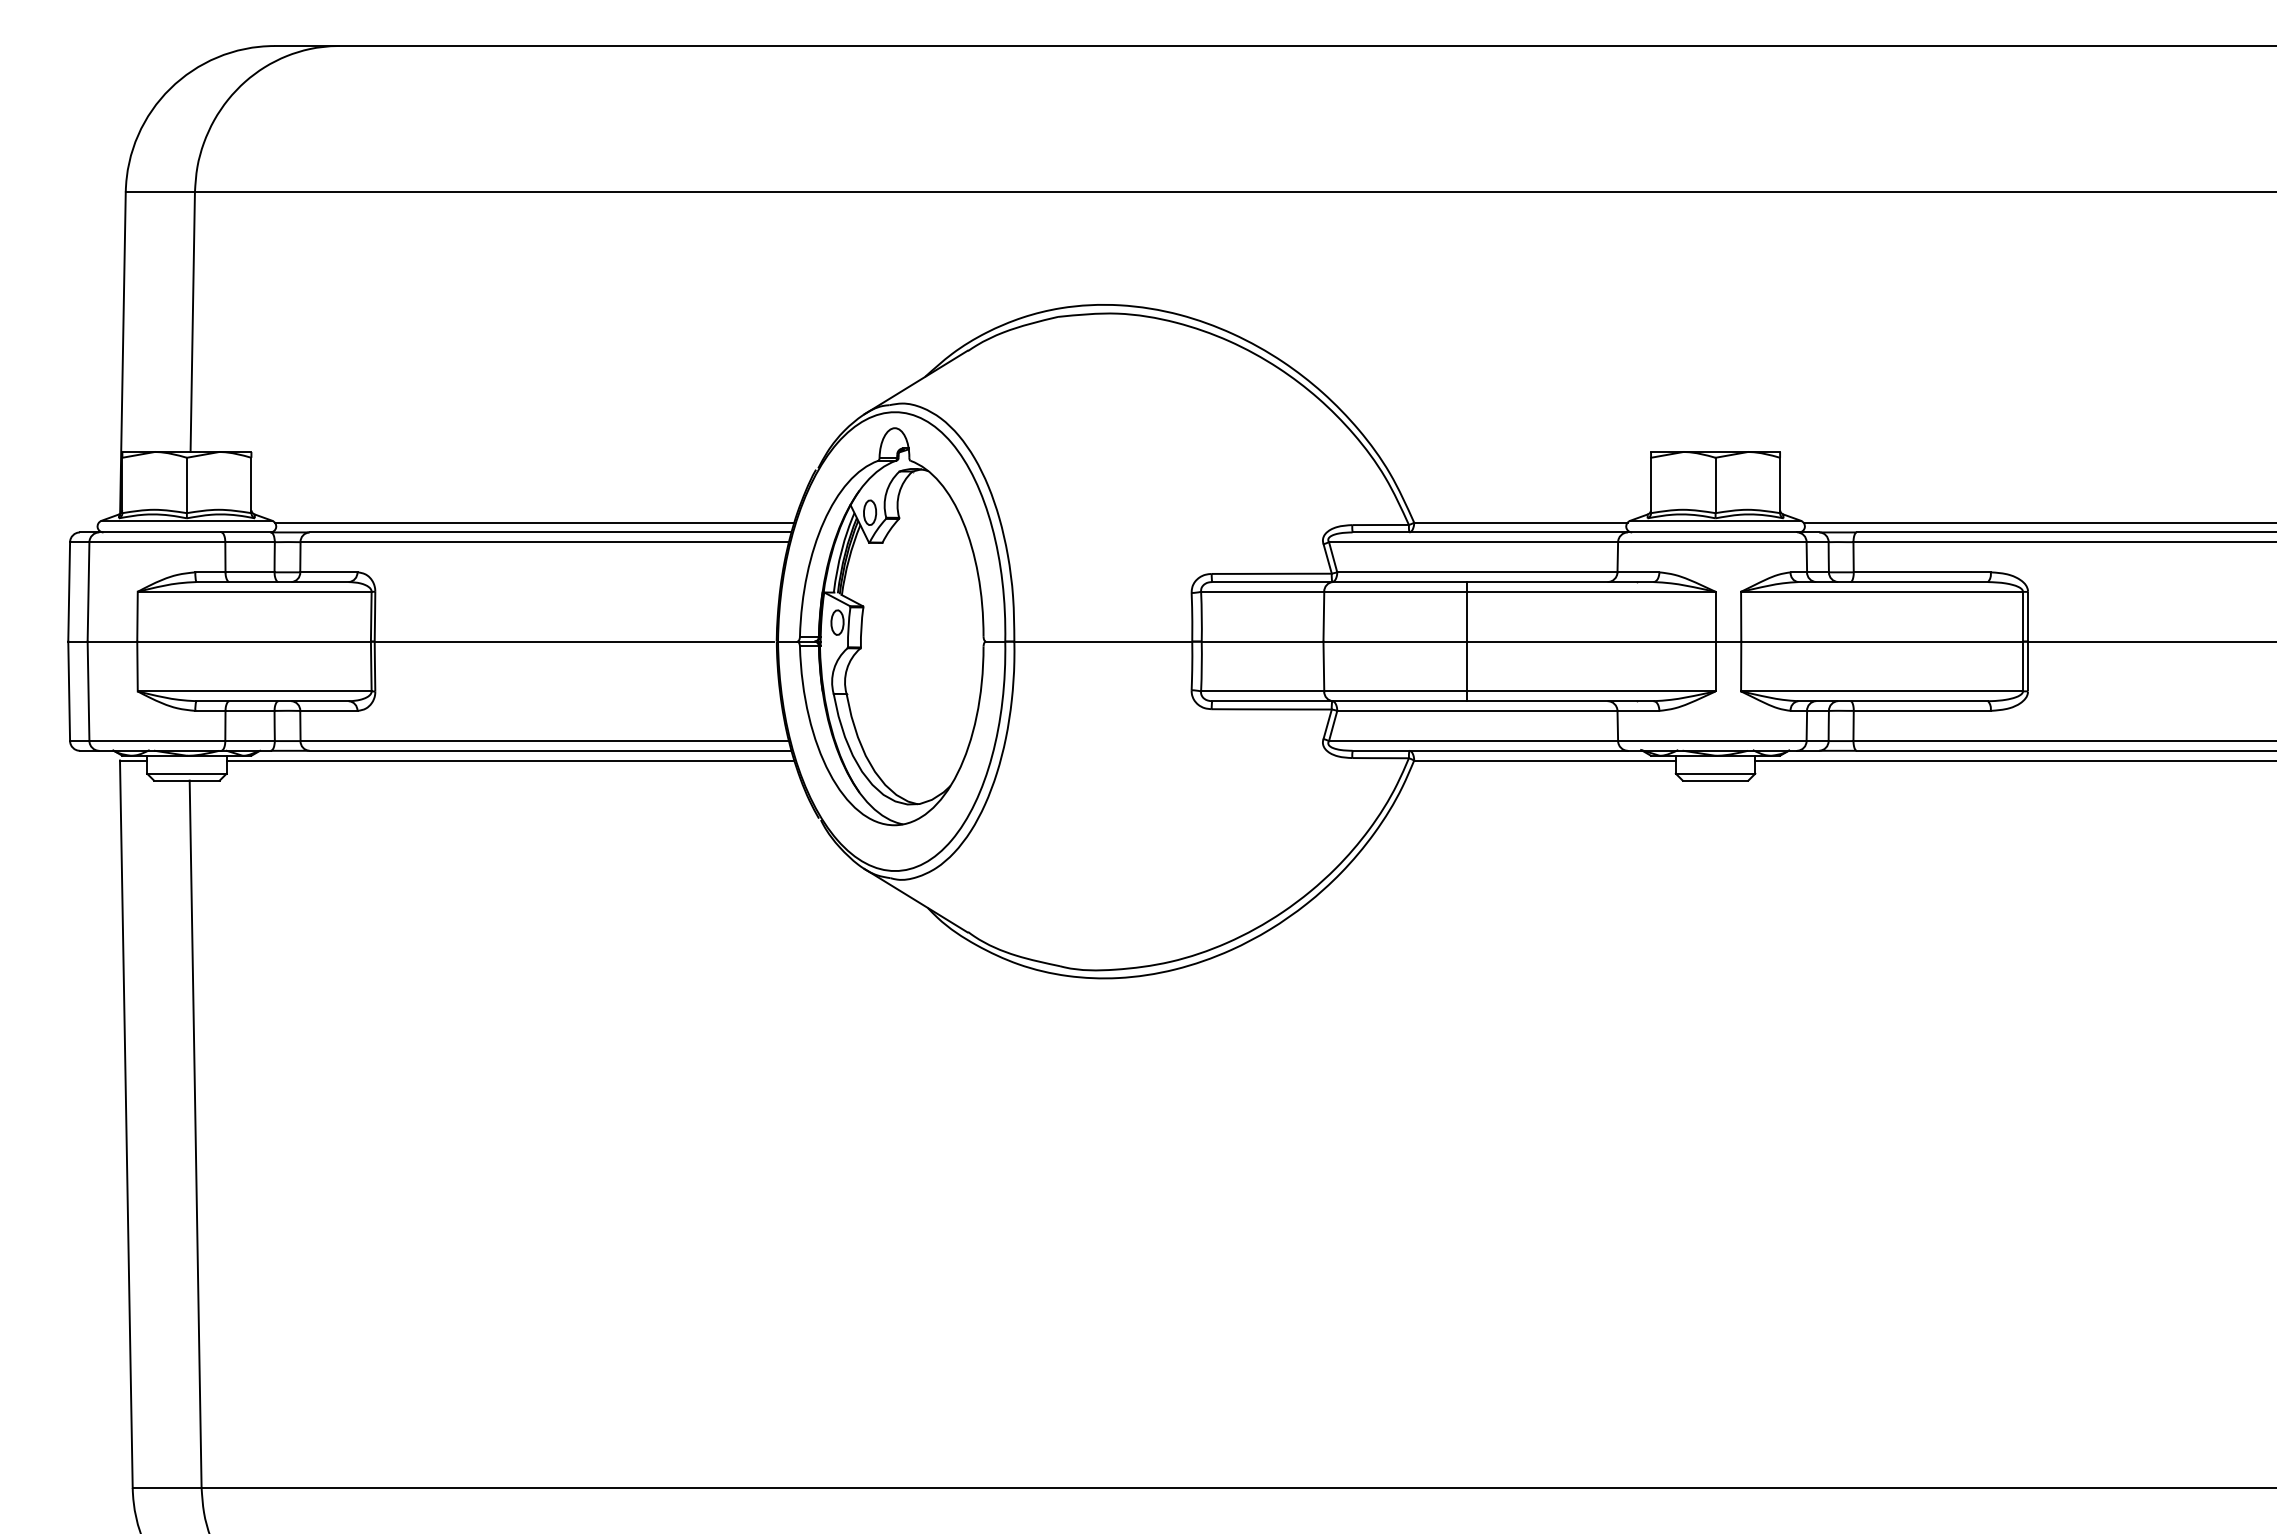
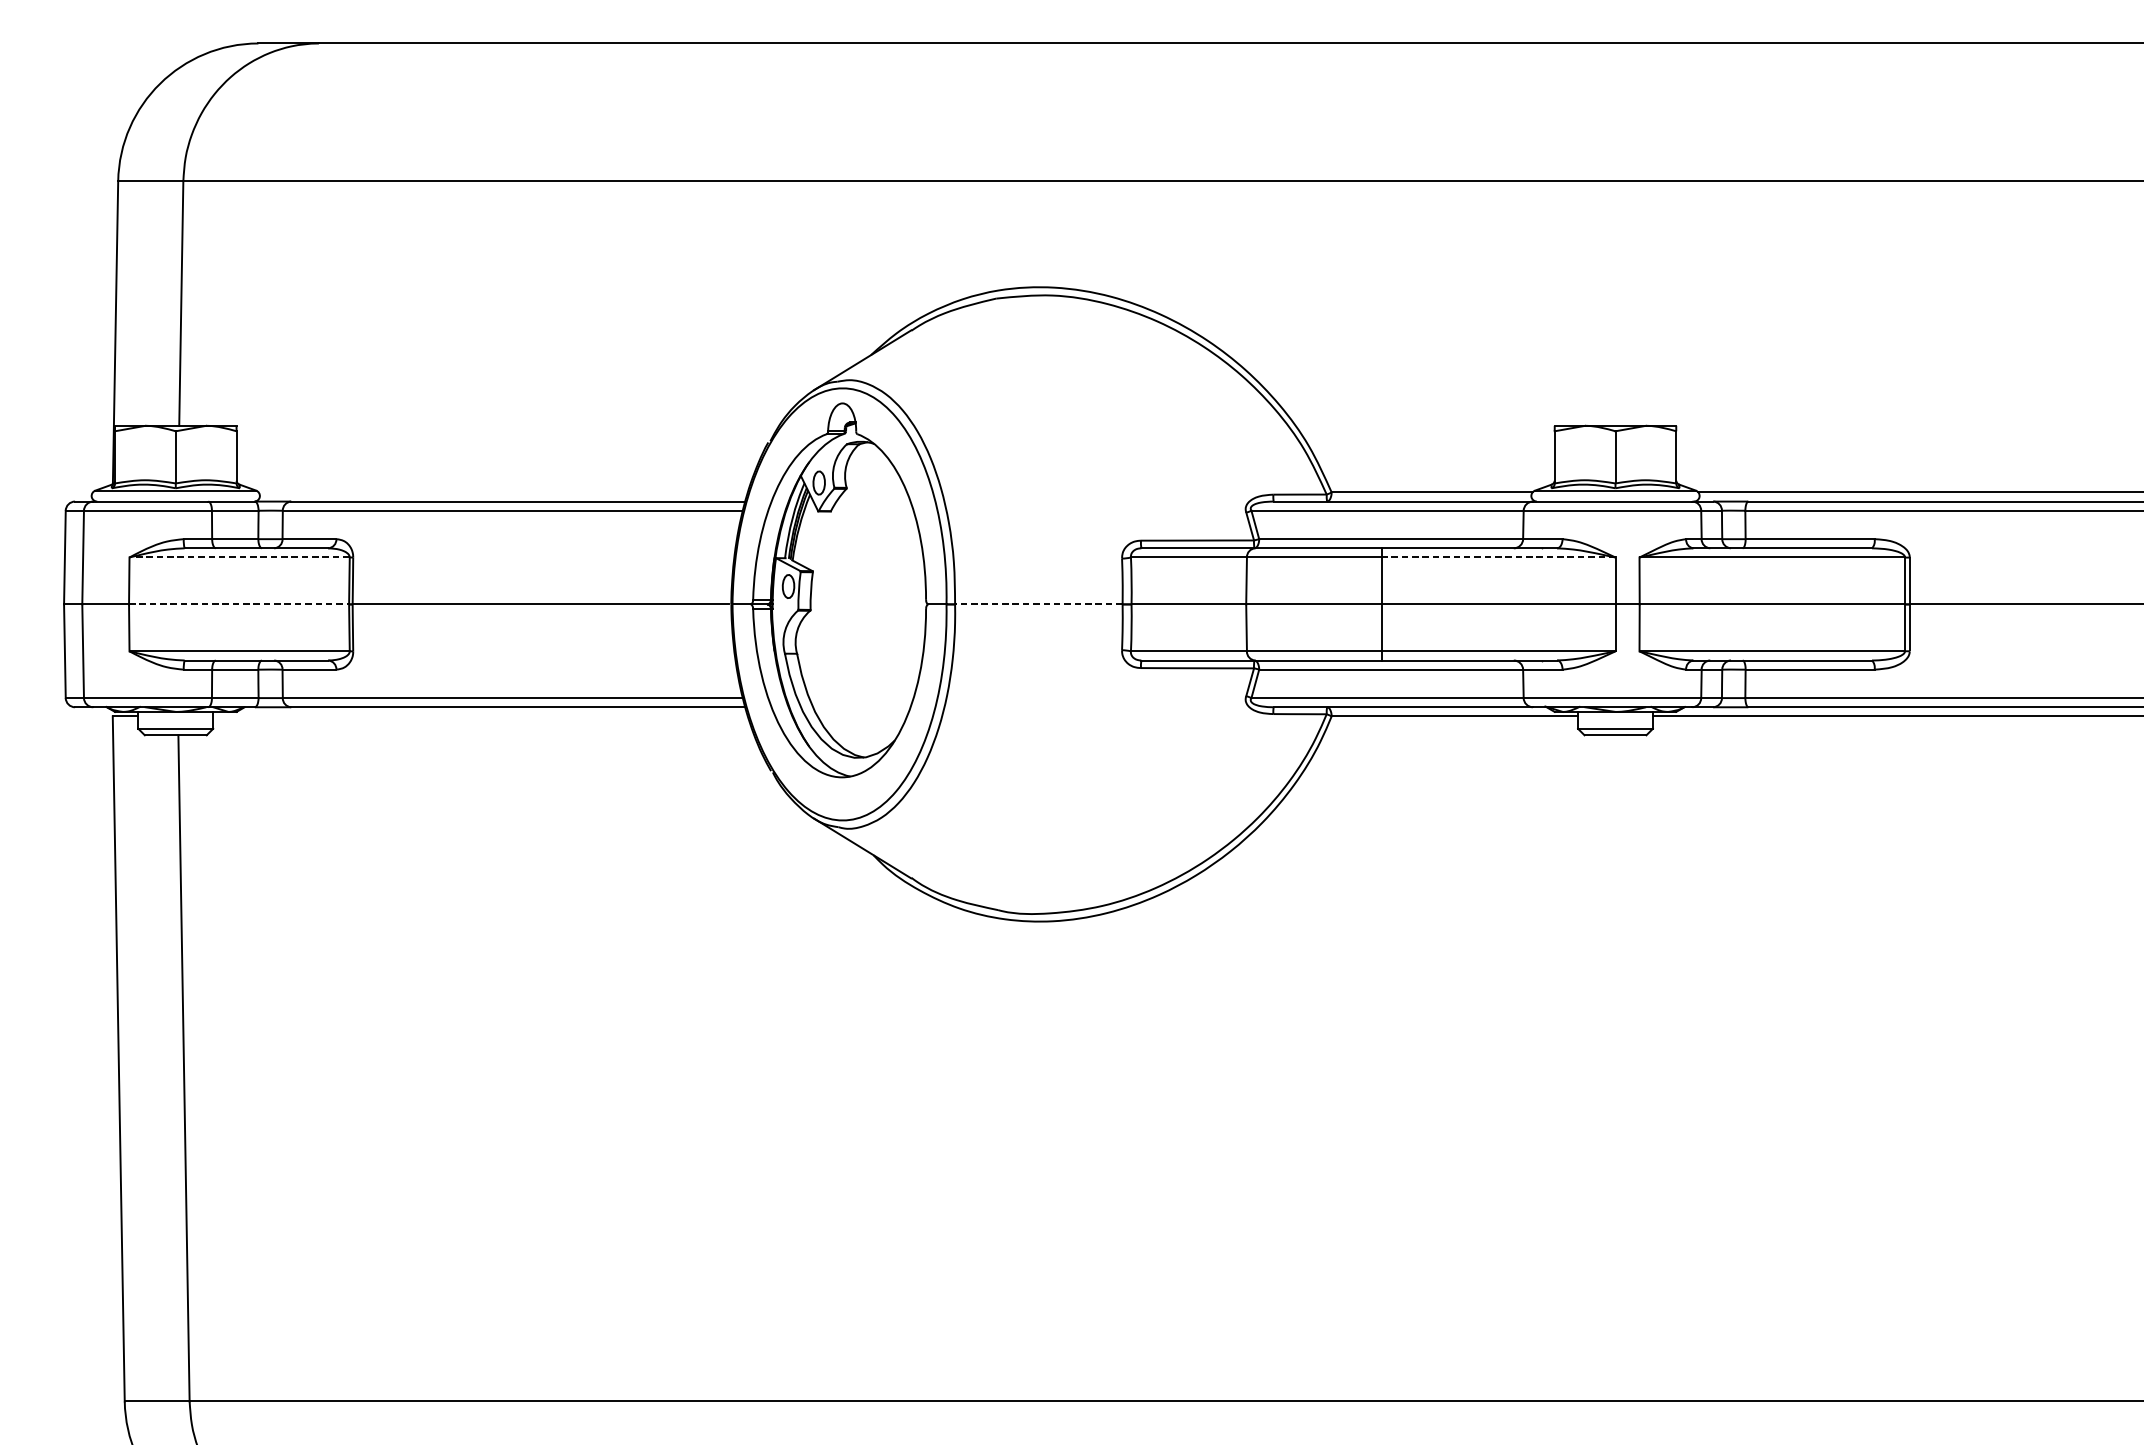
line: (533, 522) -> (502, 492), removed
line: (254, 591) -> (239, 557), solid -> dashed
line: (1591, 591) -> (1498, 557), solid -> dashed
line: (254, 641) -> (239, 604), solid -> dashed
line: (1103, 641) -> (1039, 604), solid -> dashed
line: (509, 760) -> (479, 716), removed

